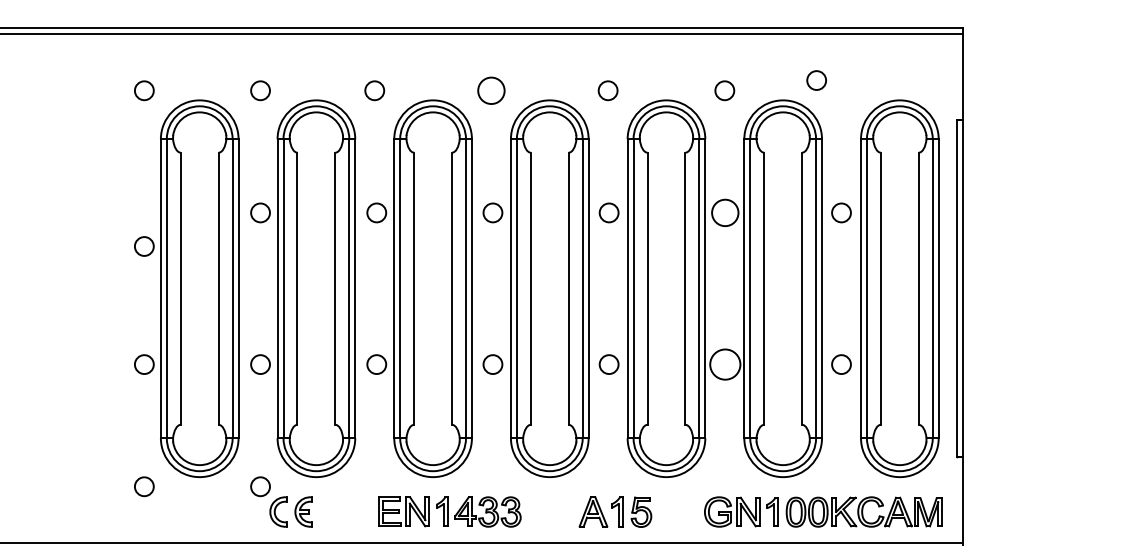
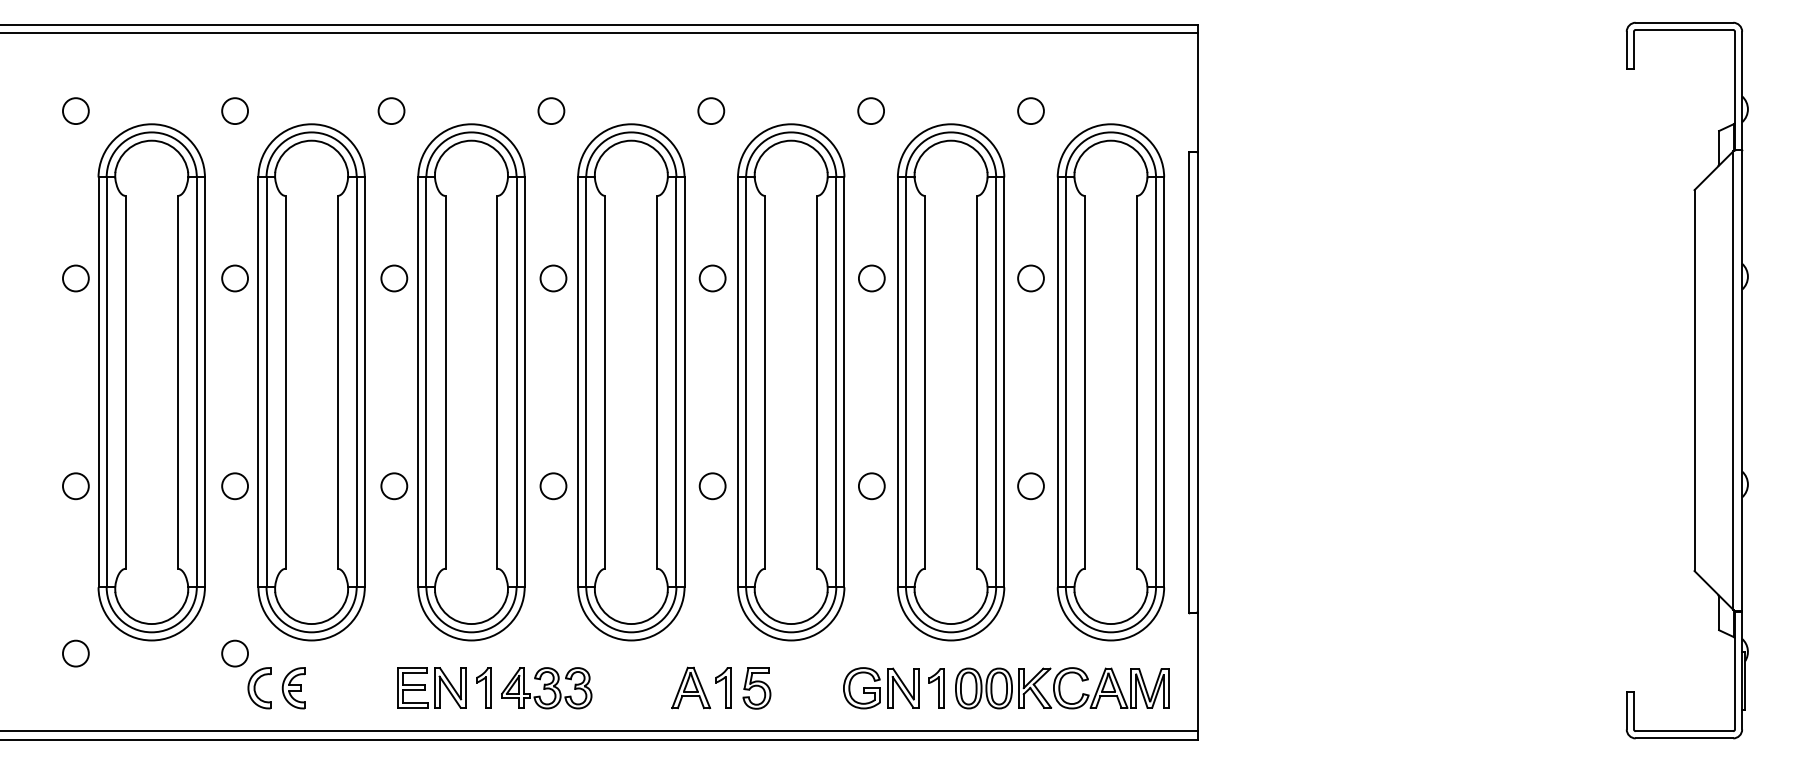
circle: (816, 80) -> (1030, 110), moved
circle: (491, 90) -> (551, 110), size x0.71
circle: (725, 212) -> (871, 278), size x0.71
circle: (144, 246) -> (75, 278), moved
circle: (725, 364) -> (871, 486), size x0.62

